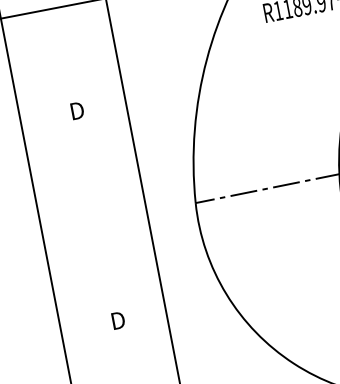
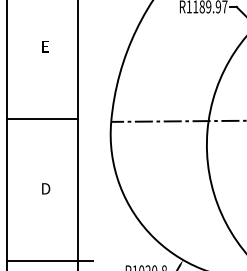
text: (77, 110) -> (45, 46), D -> E
line: (93, 219) -> (42, 119), added

